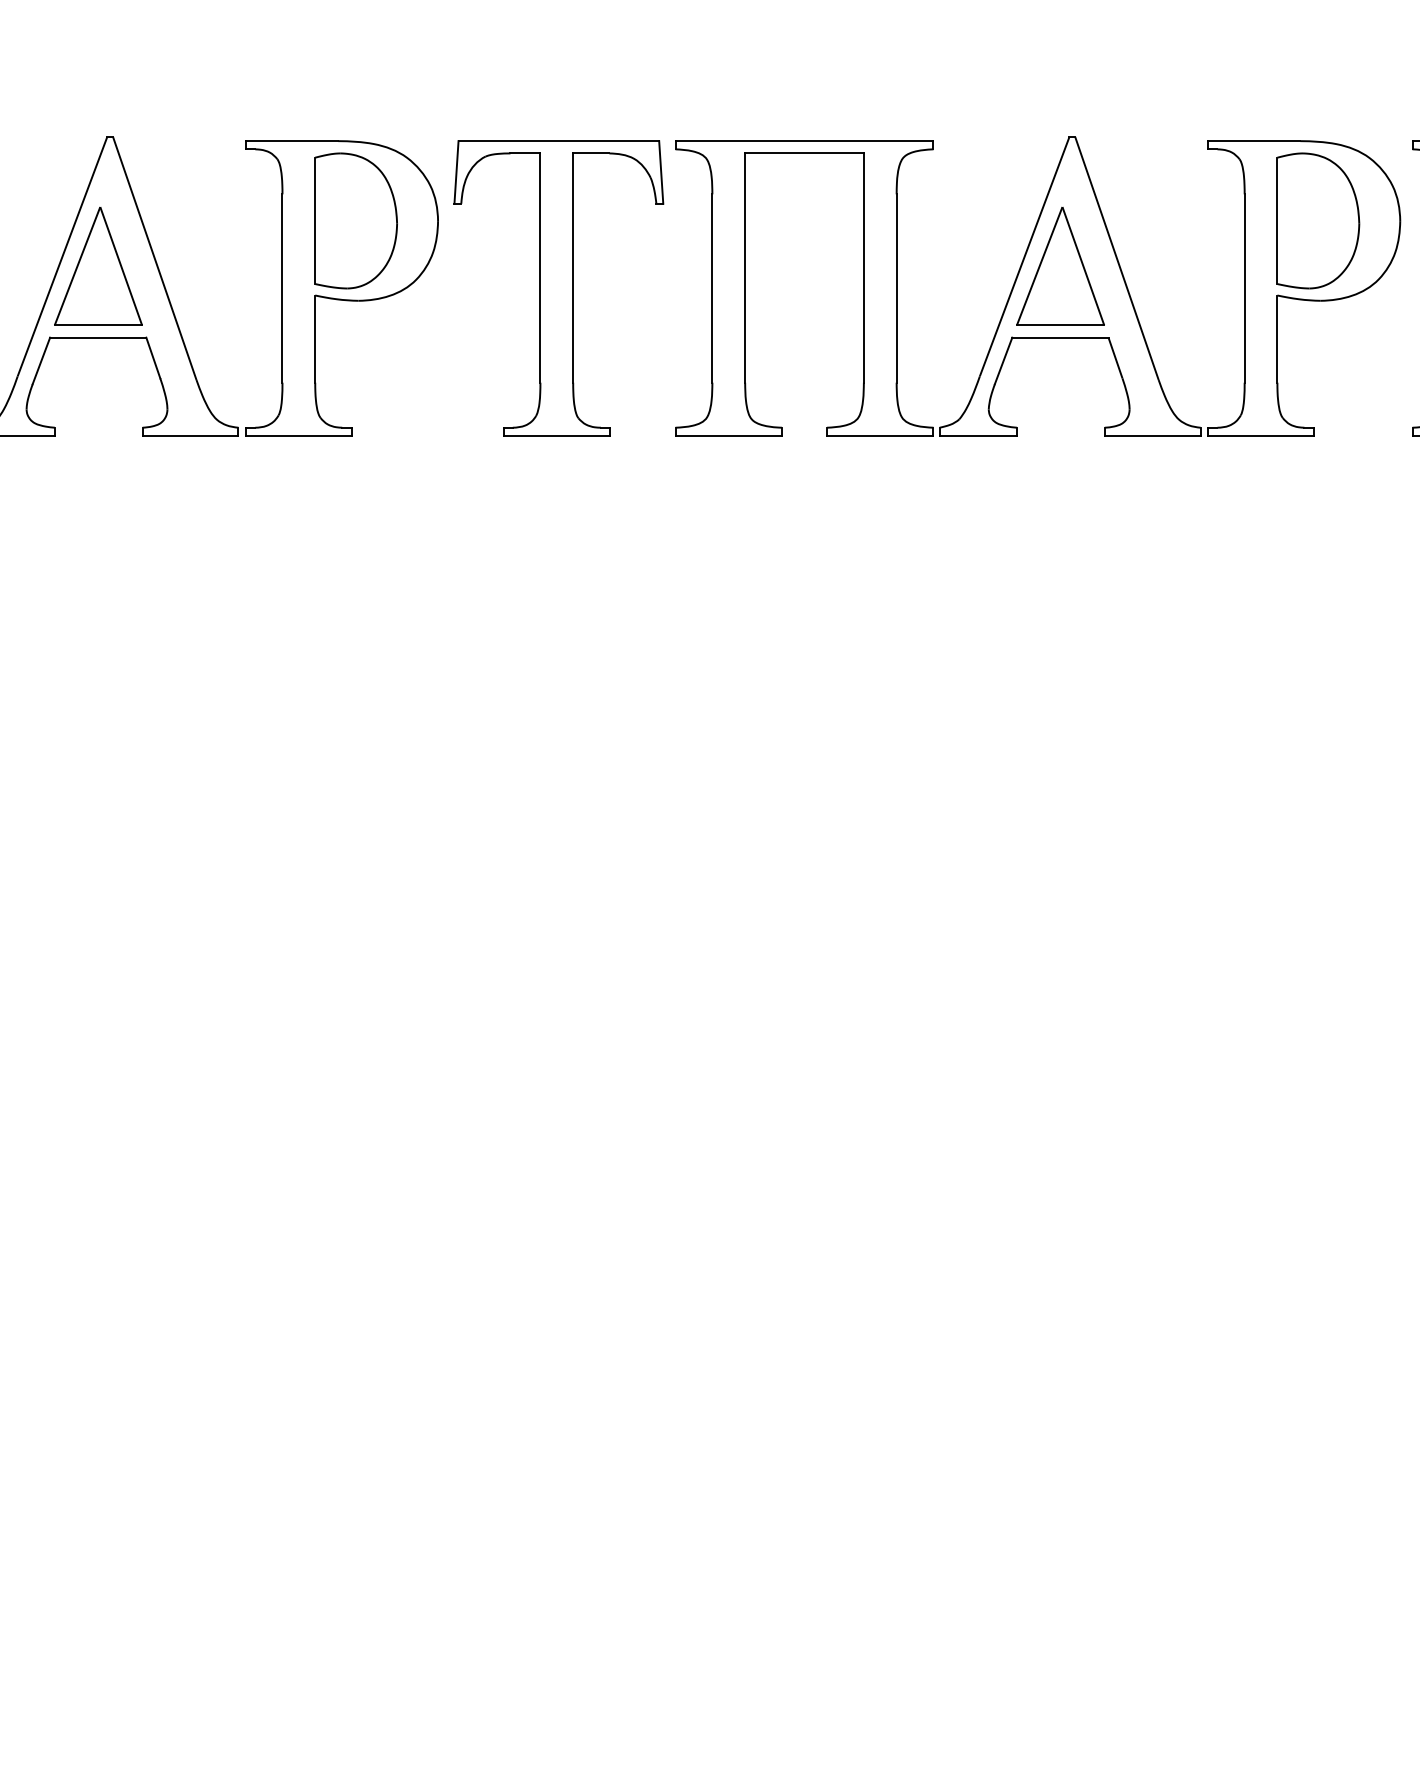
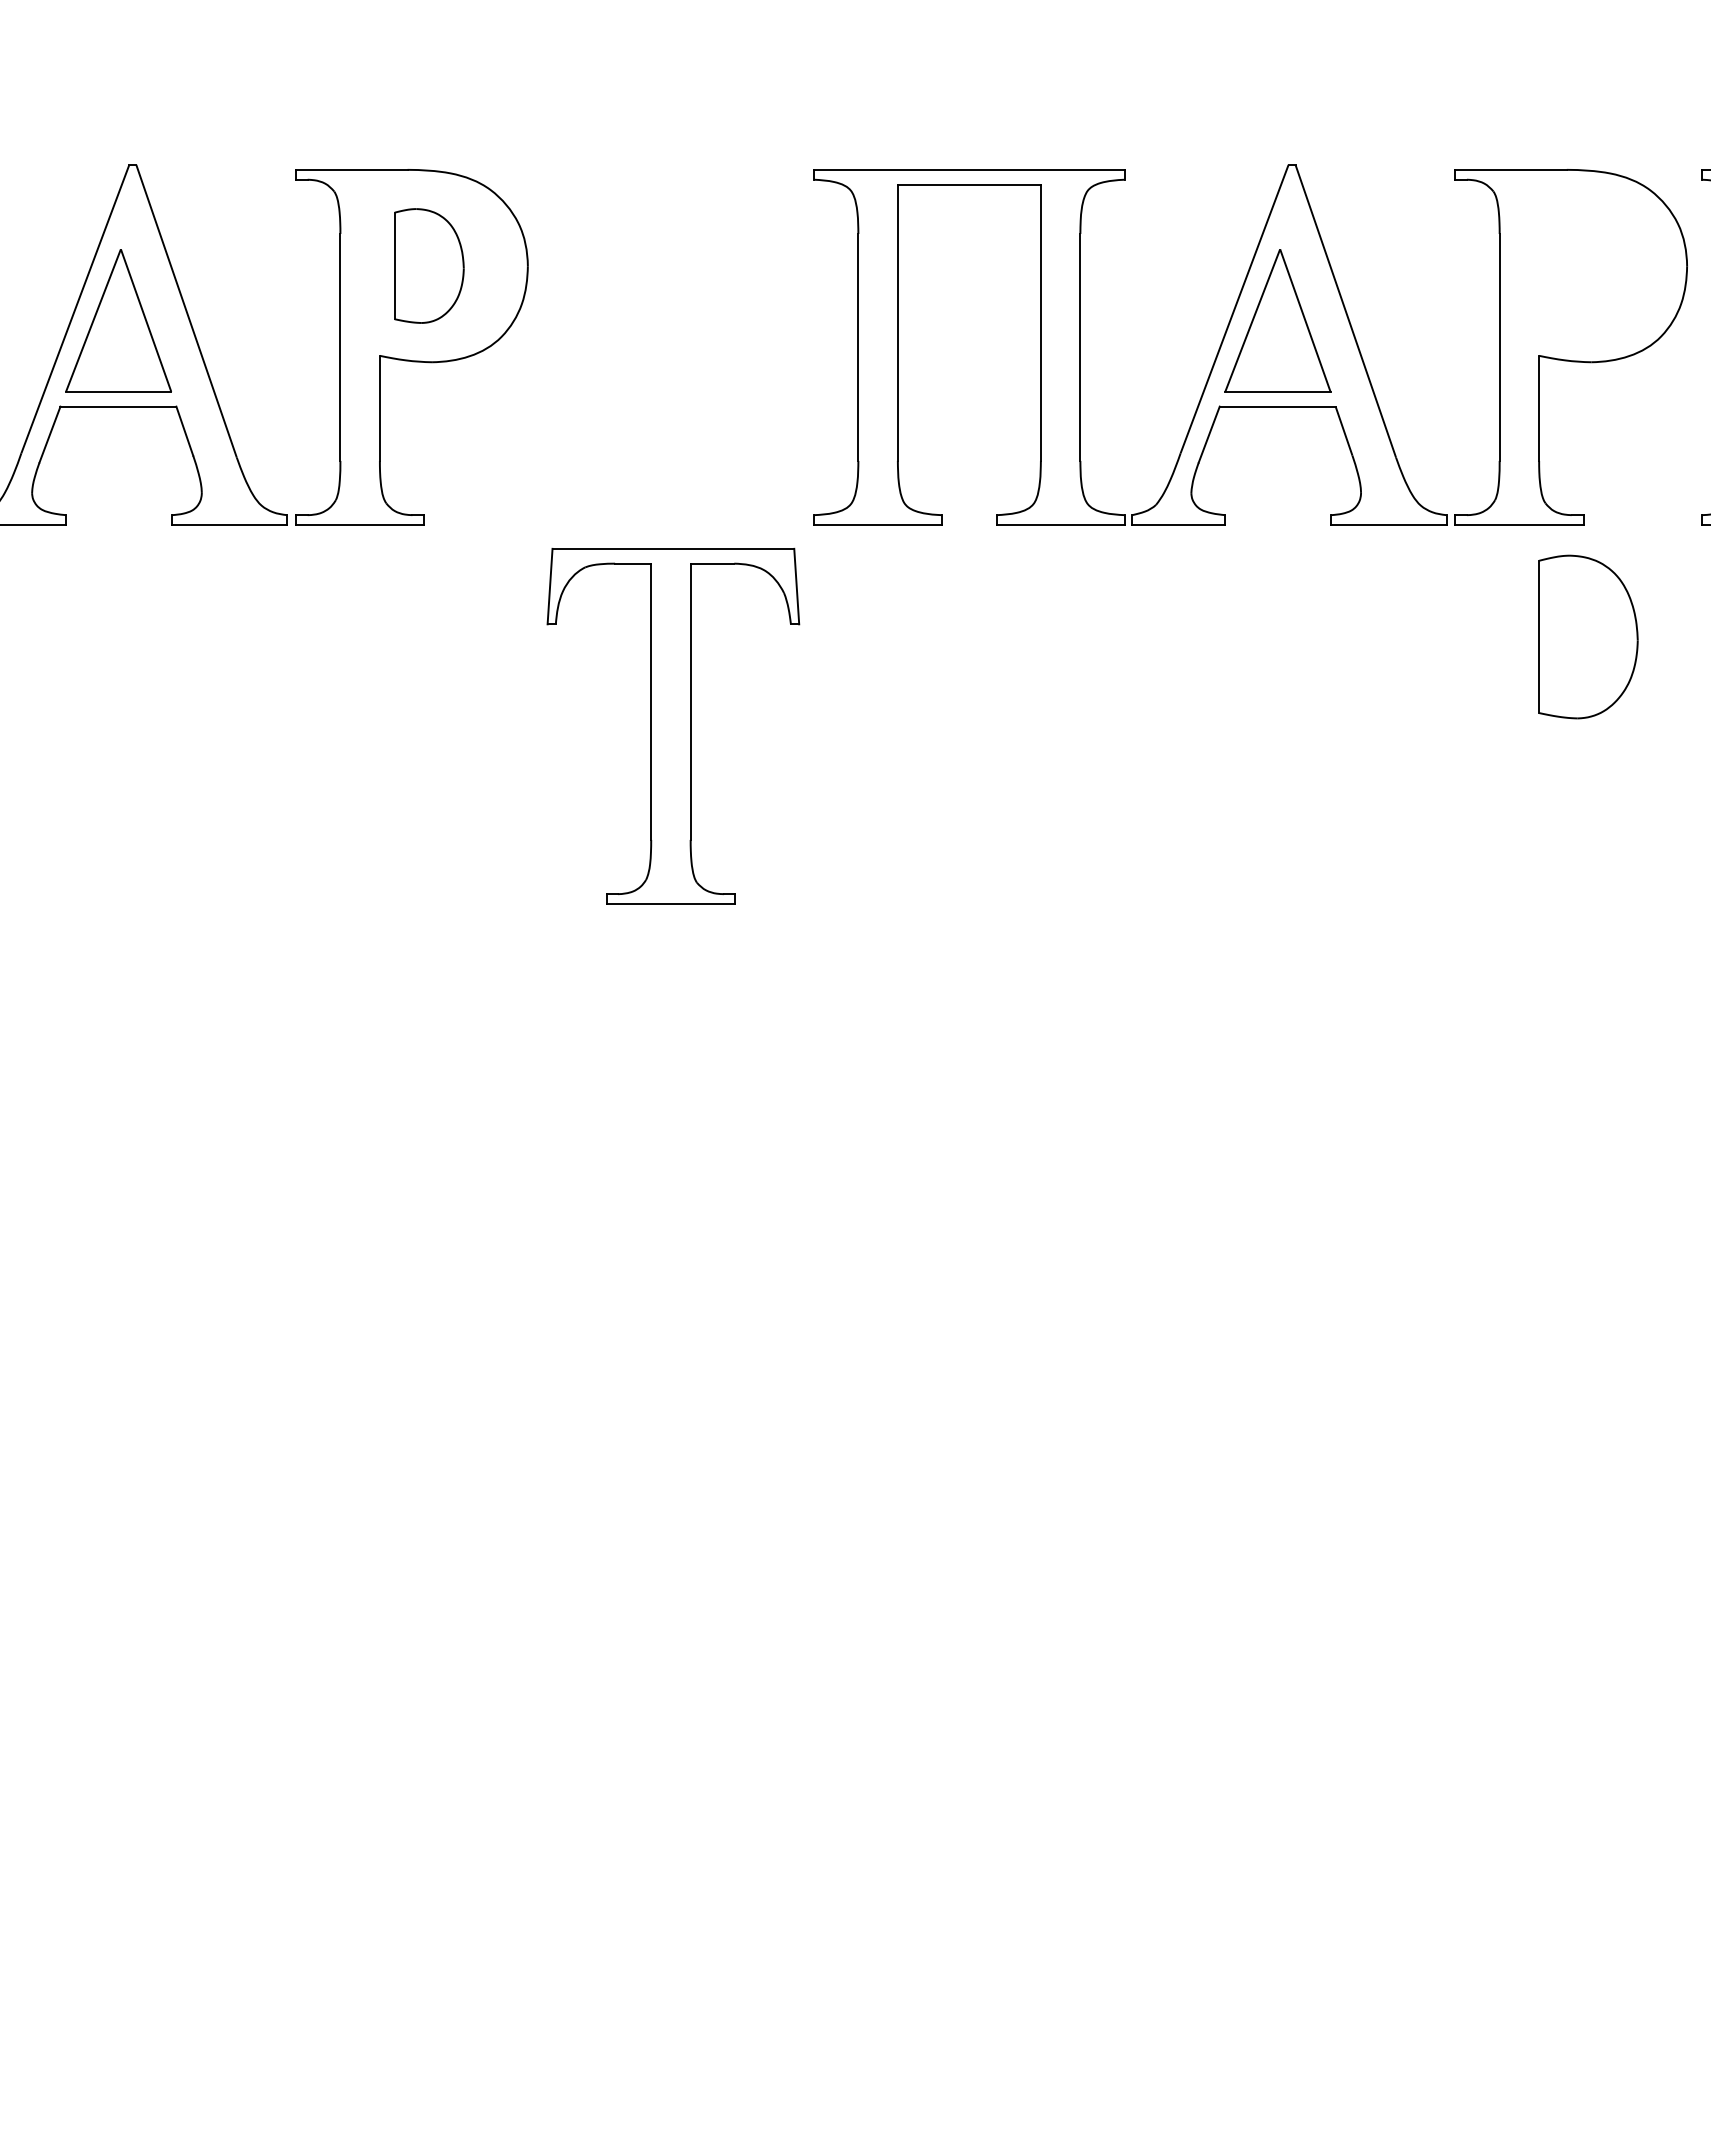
part: (356, 220) -> (429, 265), size x0.7
part: (1318, 220) -> (1588, 636), moved
part: (558, 287) -> (673, 725), moved

